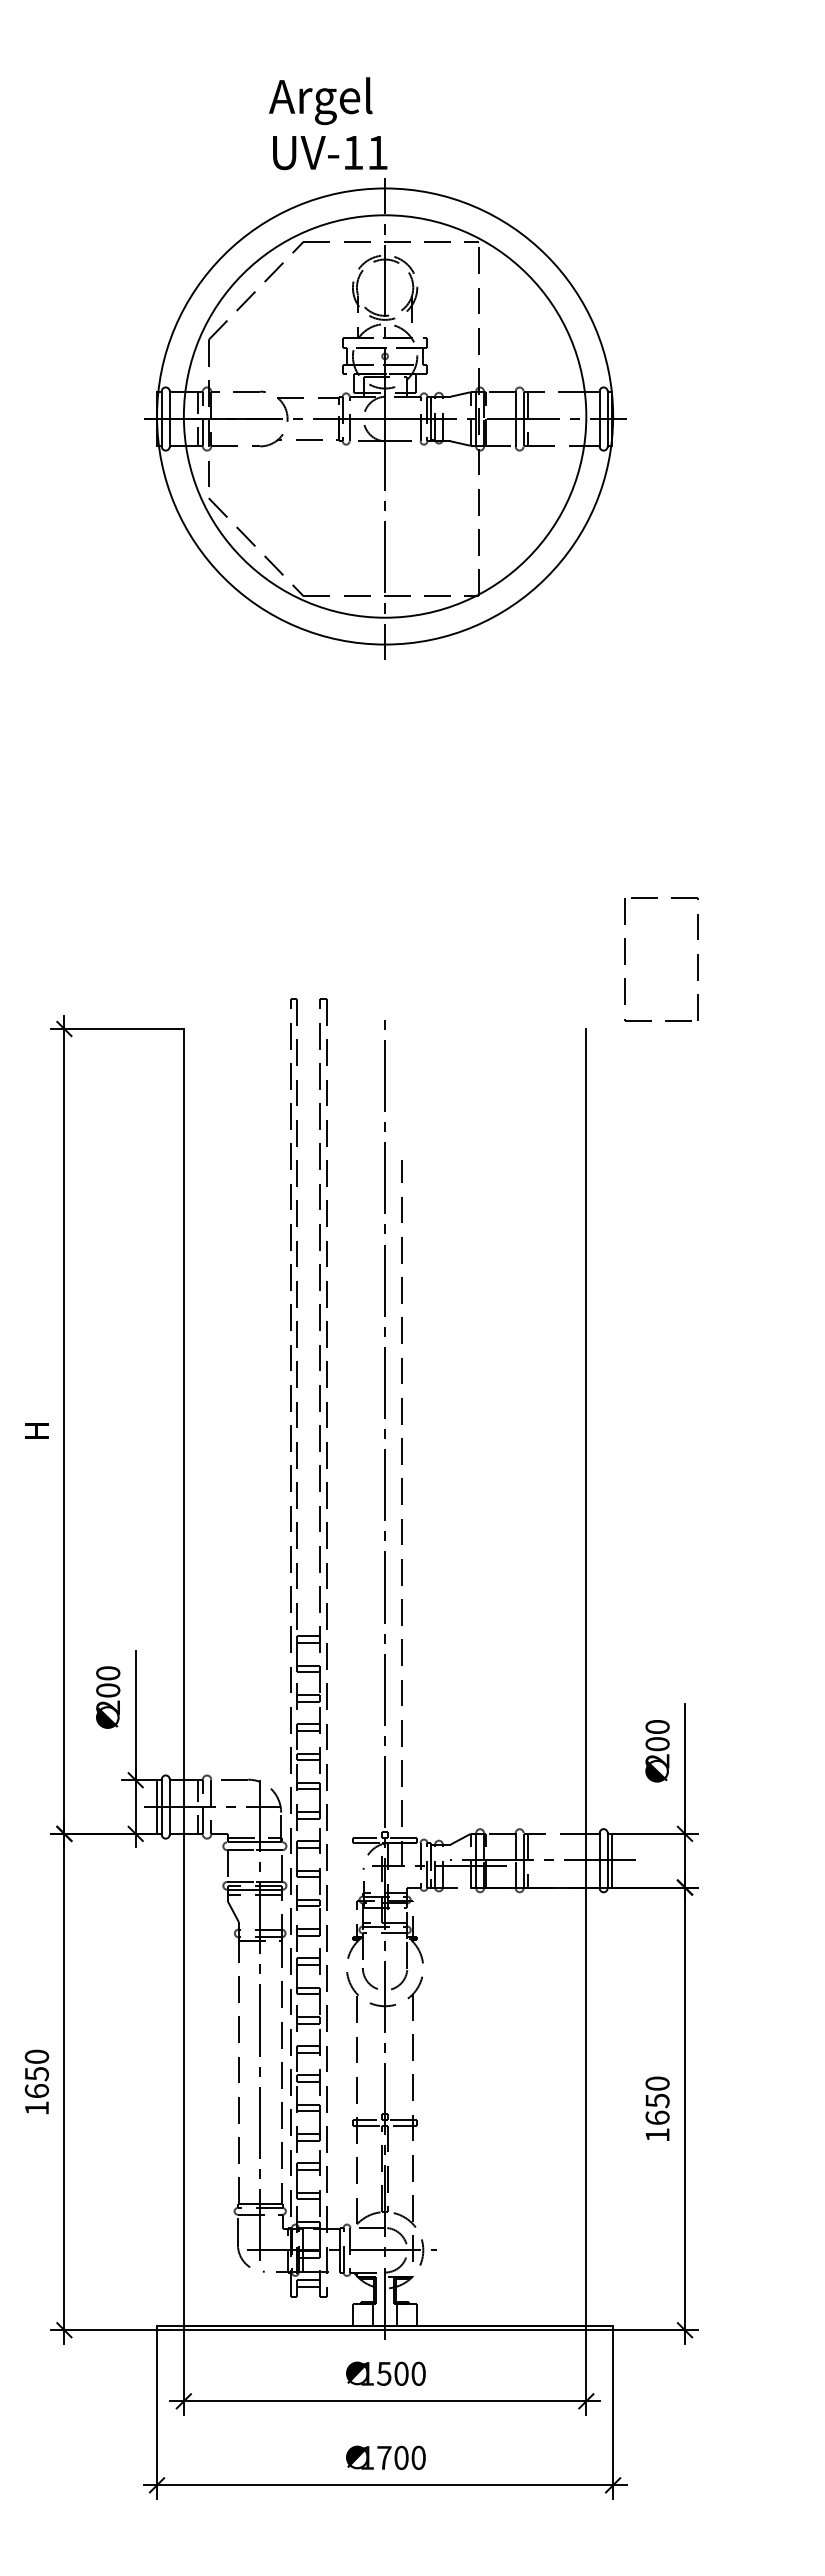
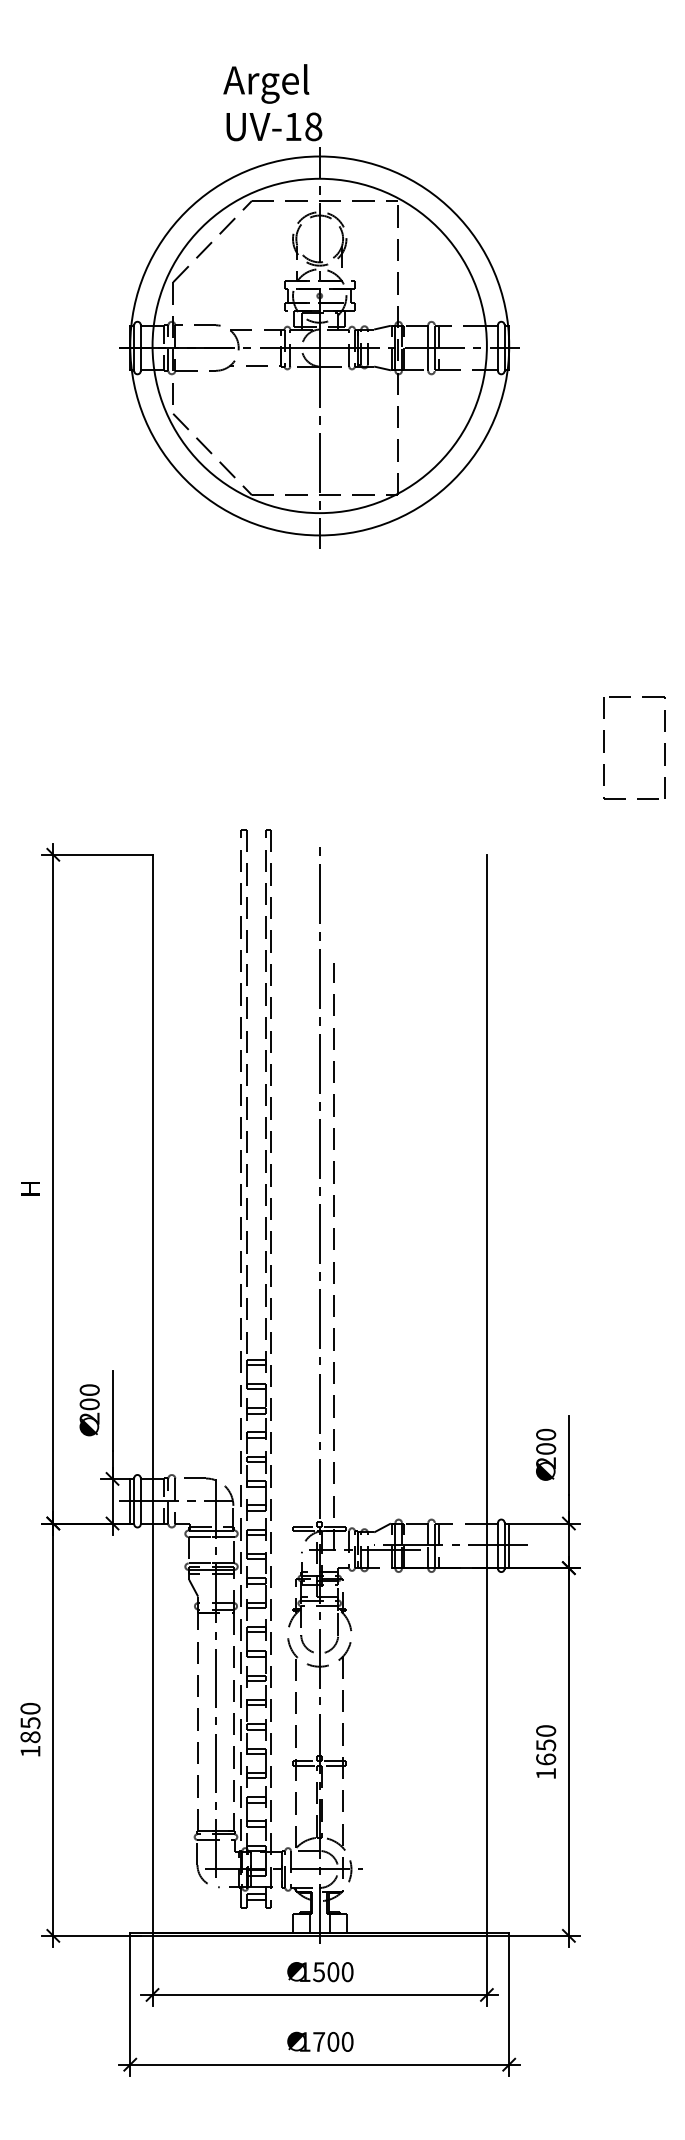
text: (377, 152) -> (313, 126), UV-11 -> UV-18
part: (625, 959) -> (604, 748), moved
text: (36, 2090) -> (30, 1736), 1650 -> 1850

